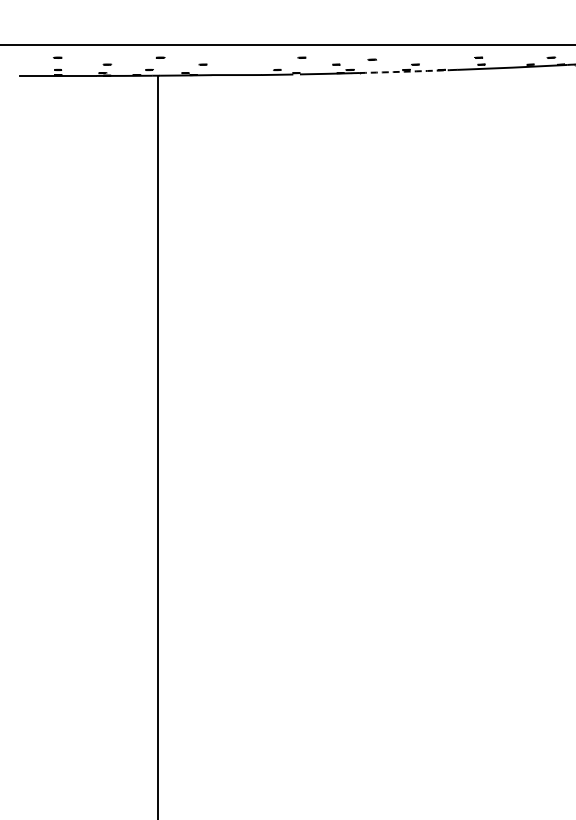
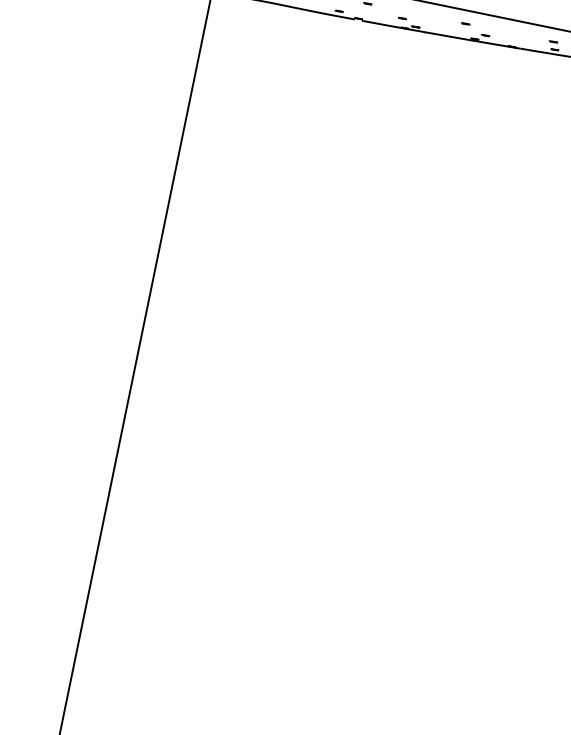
part: (371, 59) -> (465, 23), moved
arc: (404, 71) -> (472, 40), dashed -> solid

